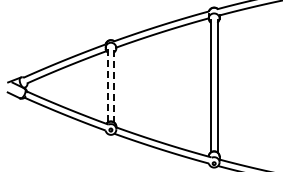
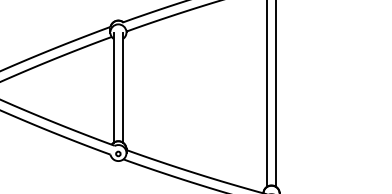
line: (107, 85) -> (113, 87), dashed -> solid
line: (114, 85) -> (123, 87), dashed -> solid

